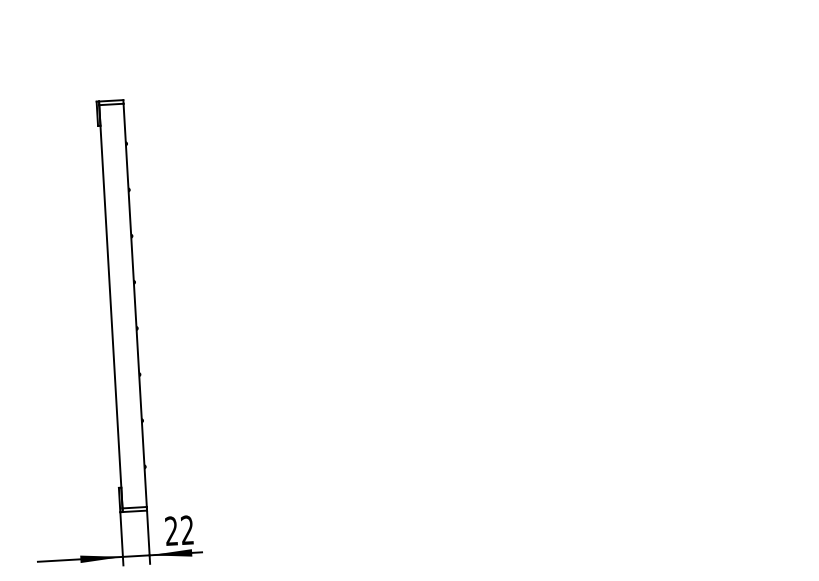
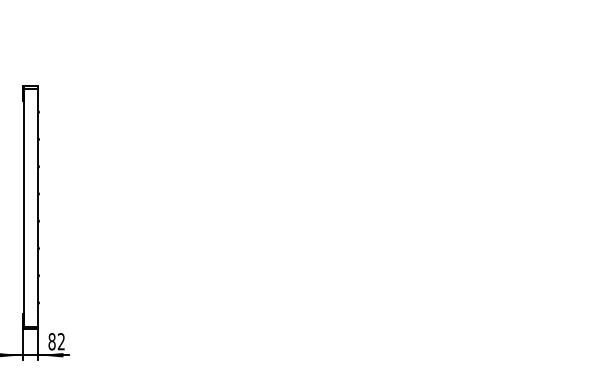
text: (170, 530) -> (51, 341), 22 -> 82

